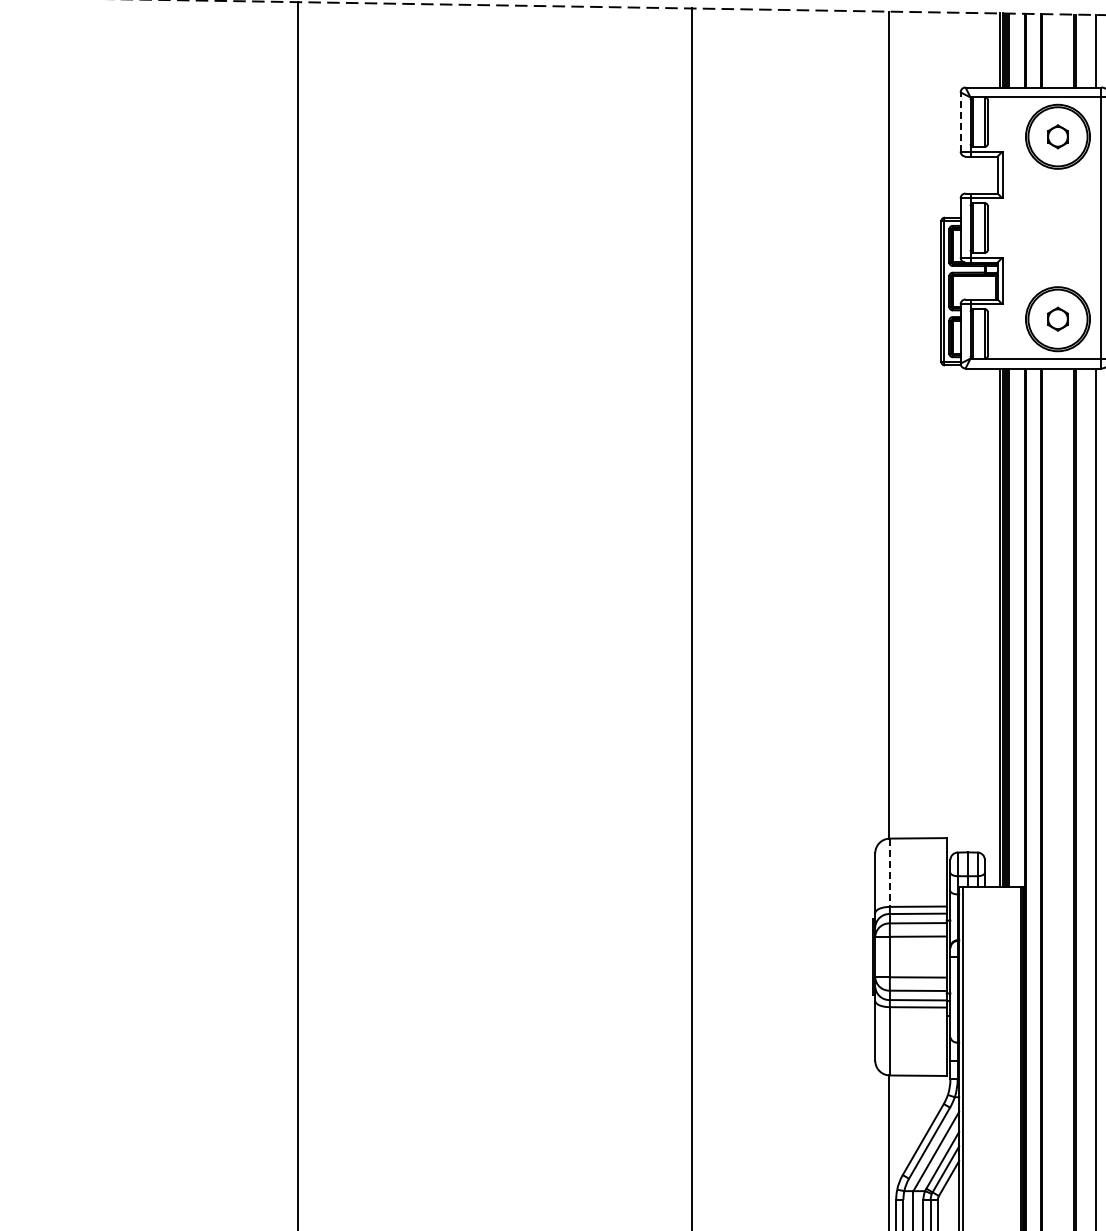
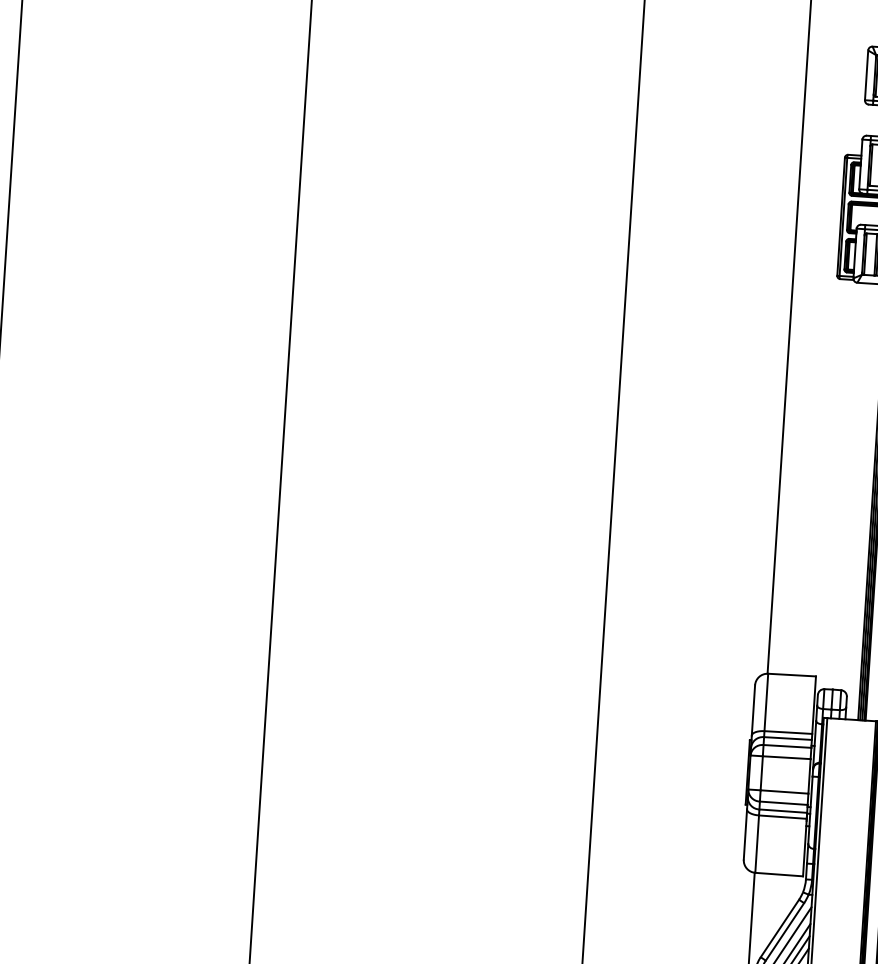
line: (960, 122) -> (866, 75), dashed -> solid
line: (889, 873) -> (765, 703), dashed -> solid

